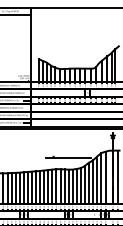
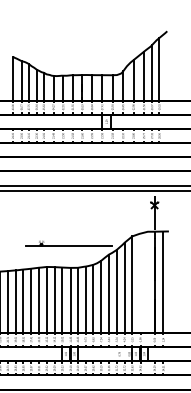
line: (105, 177) -> (140, 282), removed

